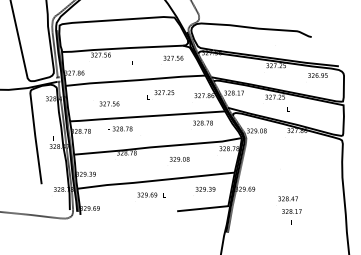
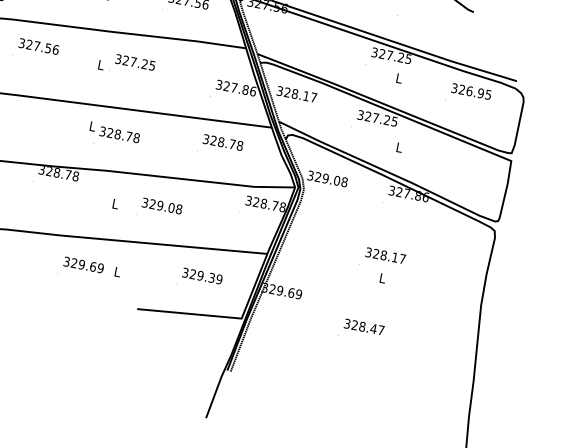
text: (160, 94) -> (126, 64), moved
text: (109, 103) -> (39, 45), moved
text: (120, 128) -> (115, 133), moved
text: (291, 216) -> (383, 265), moved

